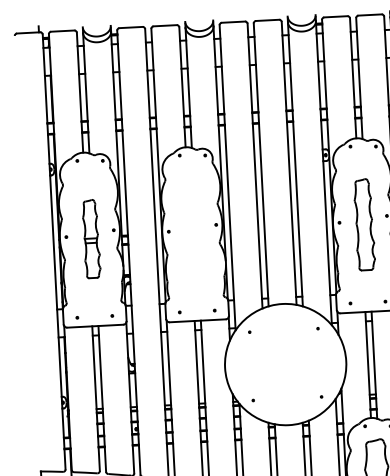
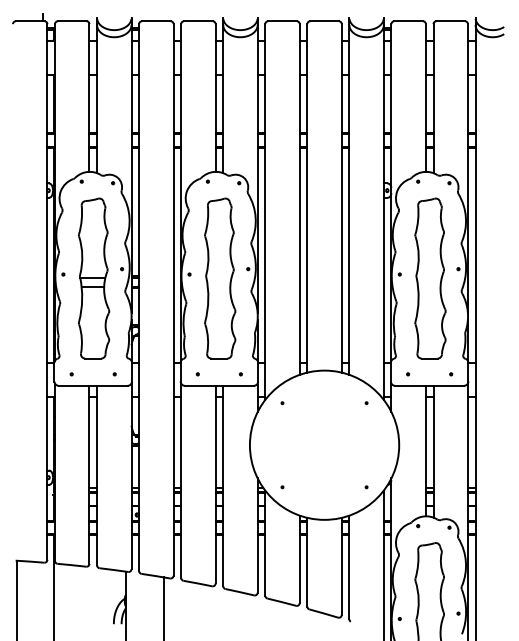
part: (364, 224) -> (430, 278), size x1.43
part: (194, 233) -> (220, 278), added
part: (91, 239) -> (94, 278), size x1.67

